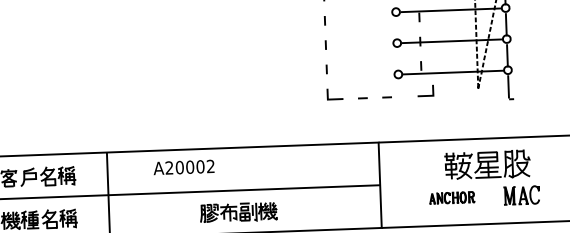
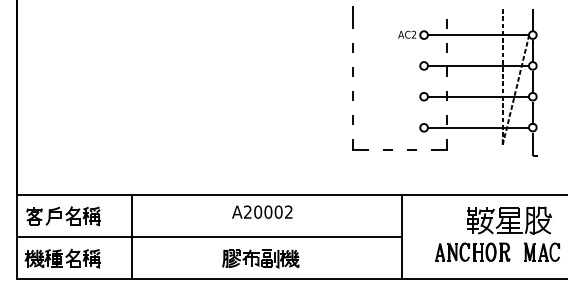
line: (425, 95) -> (439, 149), moved
text: (184, 166) -> (262, 211), moved
part: (451, 197) -> (472, 251), size x1.67

